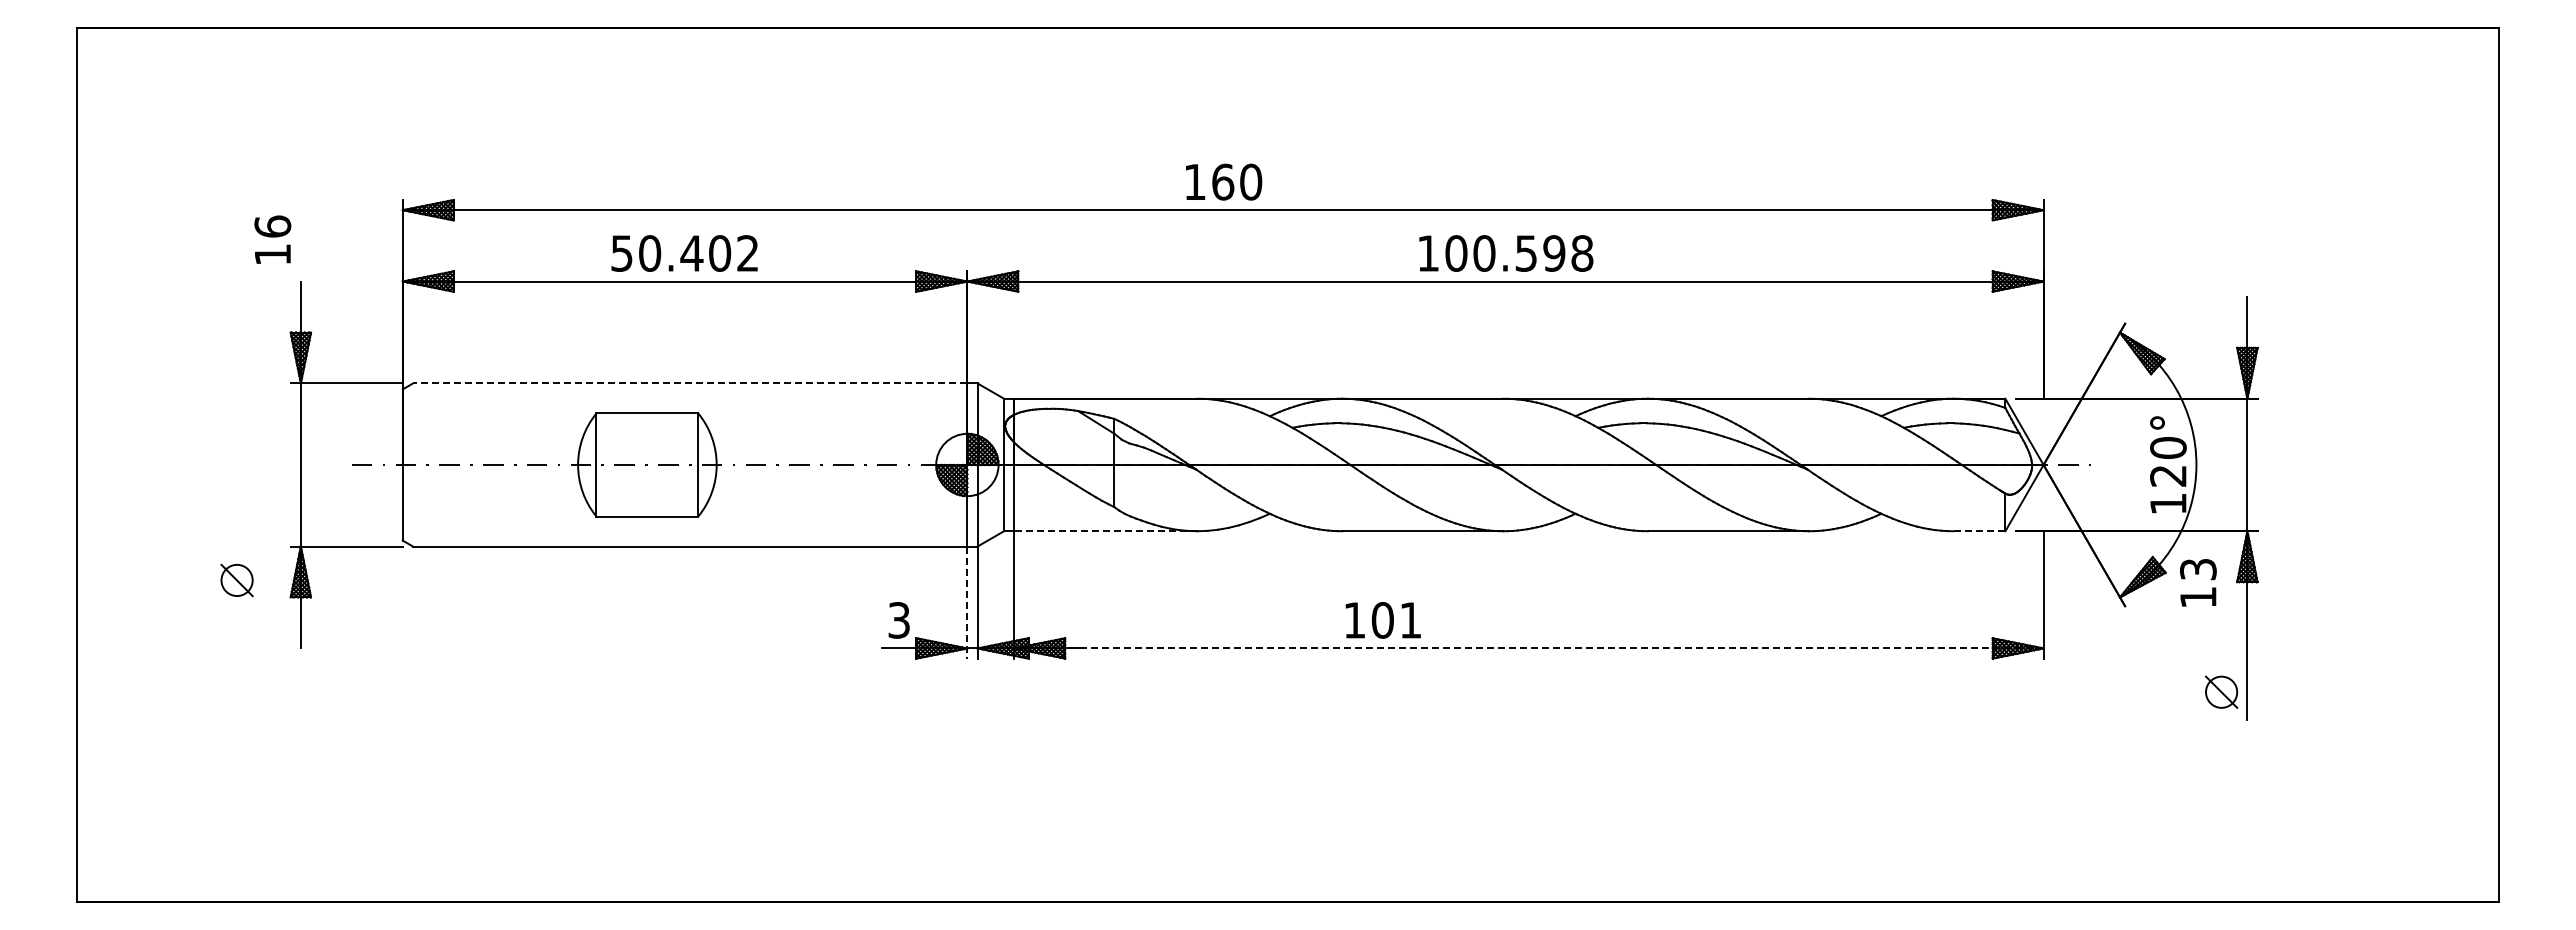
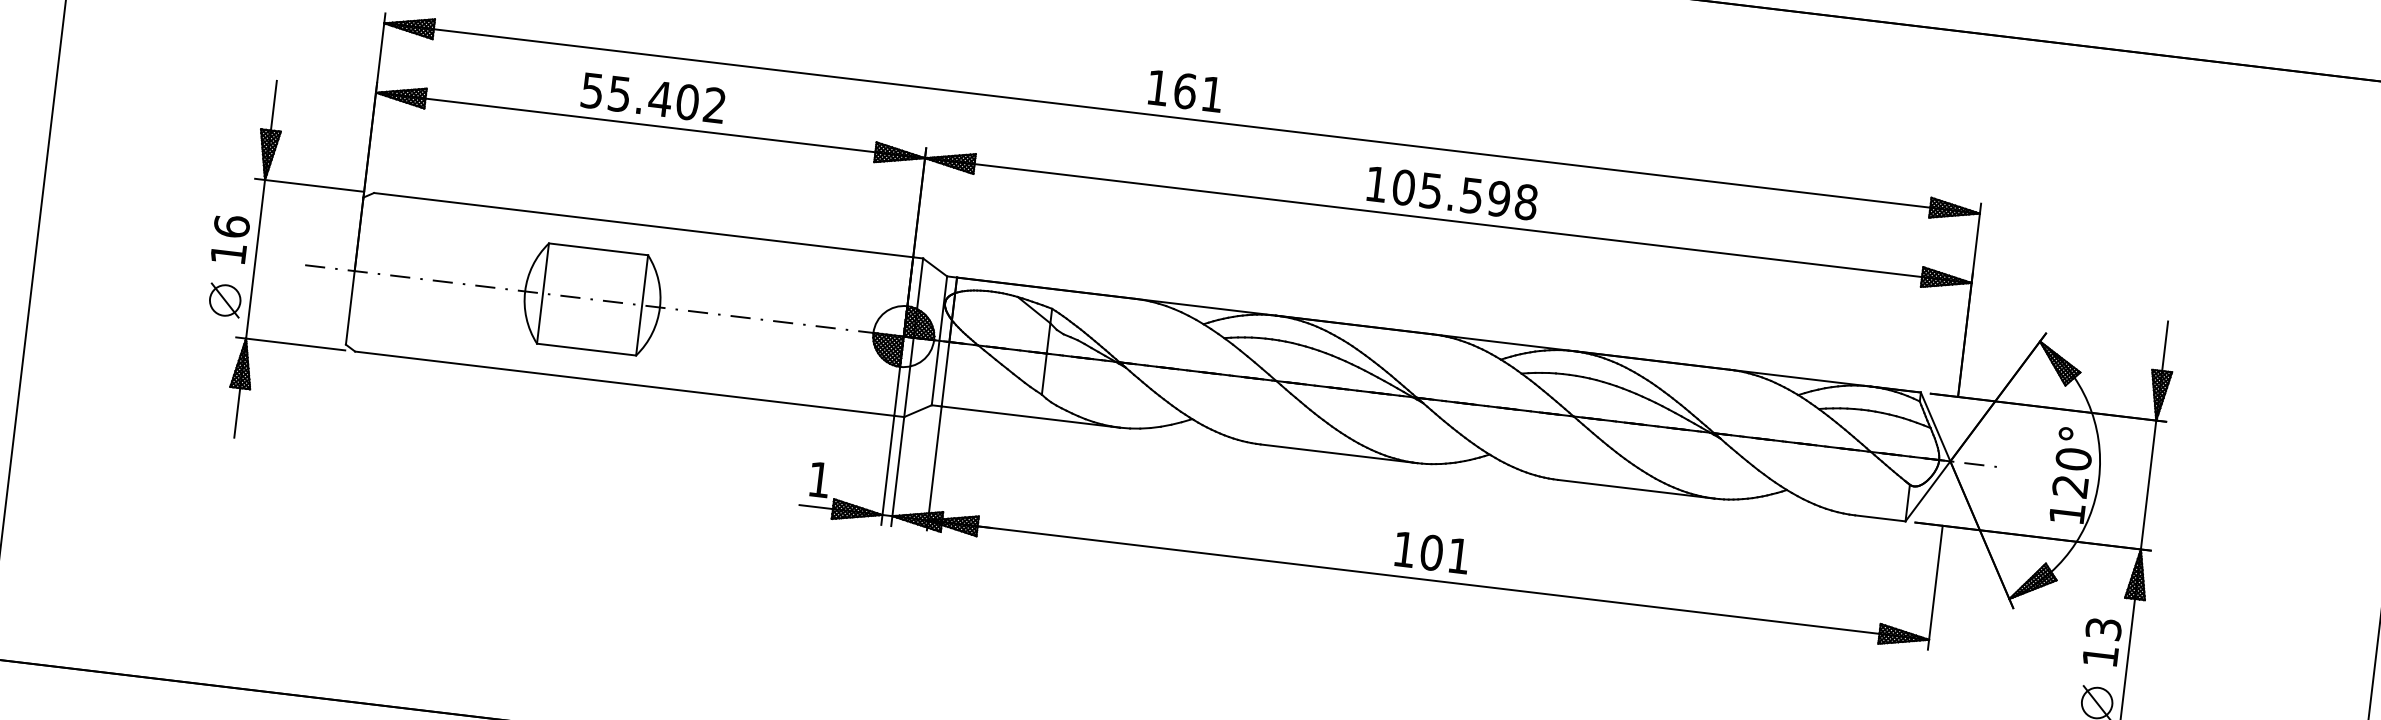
text: (1251, 181) -> (1212, 93), 160 -> 161
text: (272, 239) -> (230, 238), moved
text: (650, 253) -> (620, 94), 50.402 -> 55.402
text: (1484, 253) -> (1431, 190), 100.598 -> 105.598
line: (689, 383) -> (642, 225), dashed -> solid
line: (1105, 531) -> (1030, 417), dashed -> solid
line: (1979, 531) -> (1880, 518), dashed -> solid
part: (236, 580) -> (224, 300), moved
text: (2198, 582) -> (2102, 641), moved
line: (967, 603) -> (887, 471), dashed -> solid
text: (898, 620) -> (818, 479), 3 -> 1
text: (1382, 620) -> (1431, 552), moved
line: (1528, 648) -> (1428, 580), dashed -> solid

